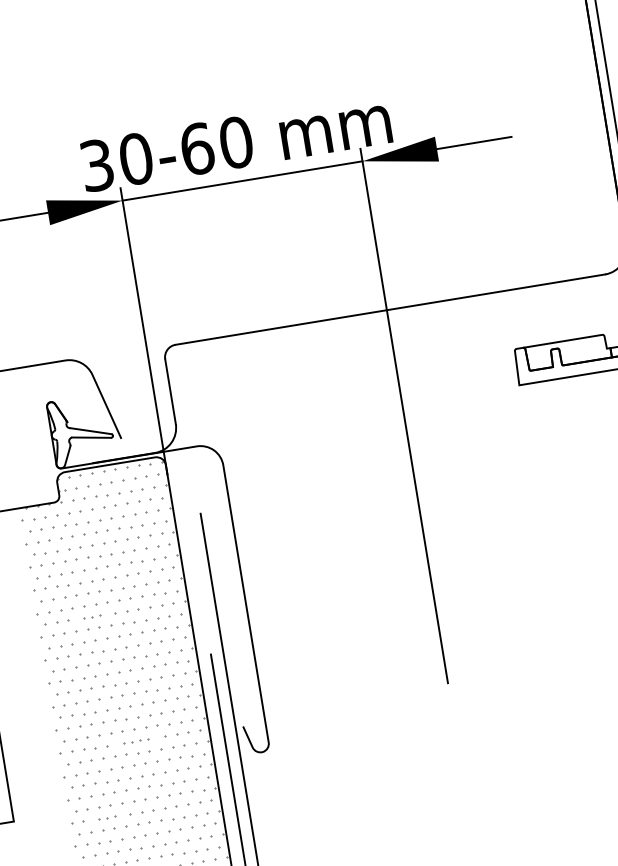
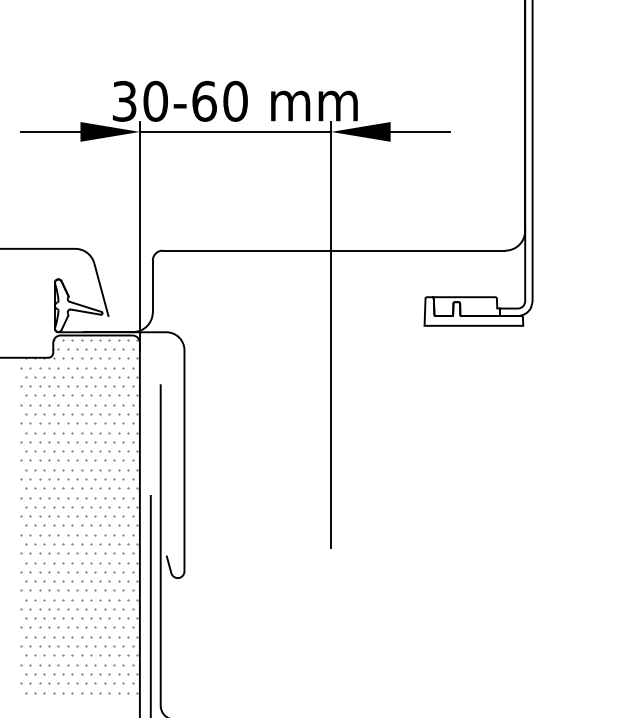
part: (92, 617) -> (63, 451), size x1.43
part: (135, 741) -> (81, 553), size x1.43
part: (107, 817) -> (49, 609), size x1.43

